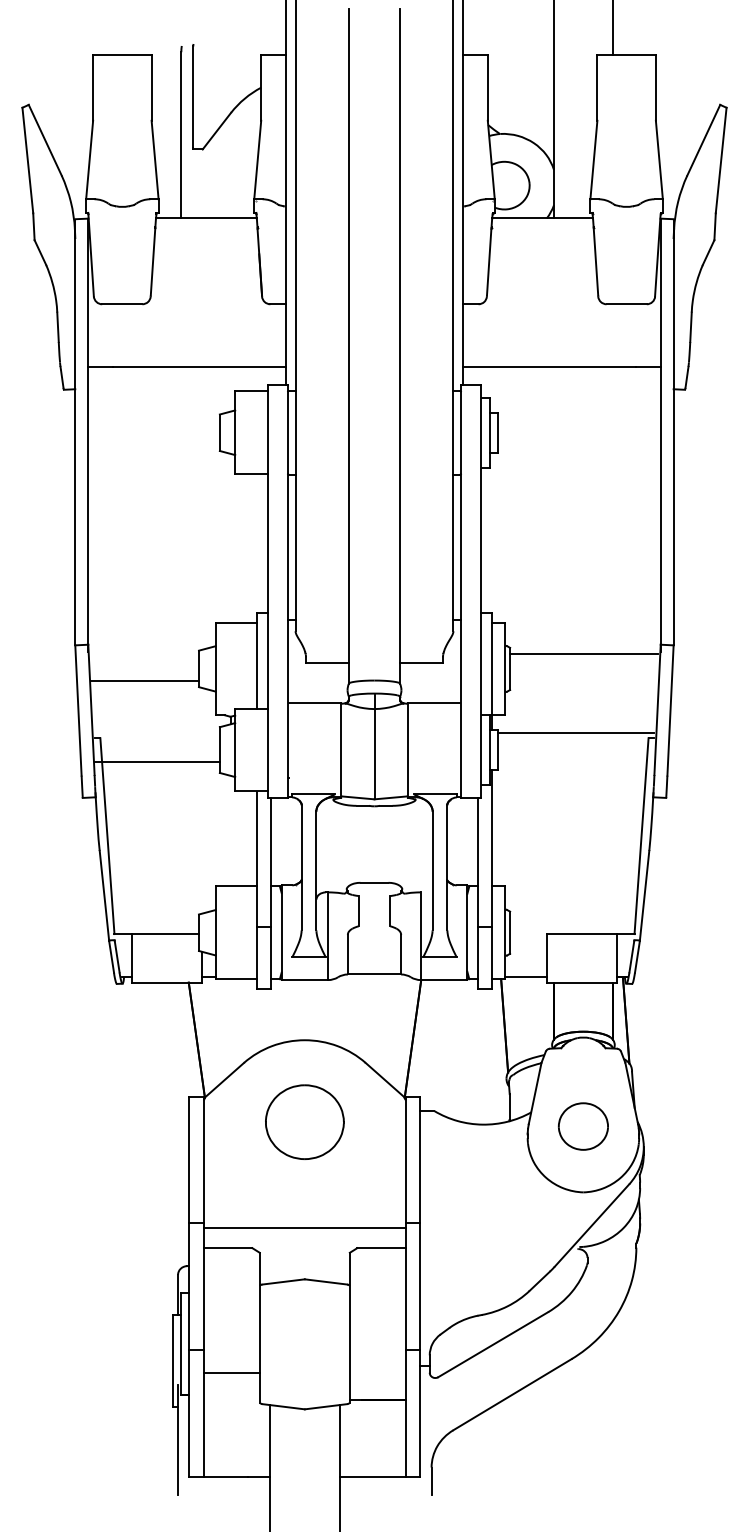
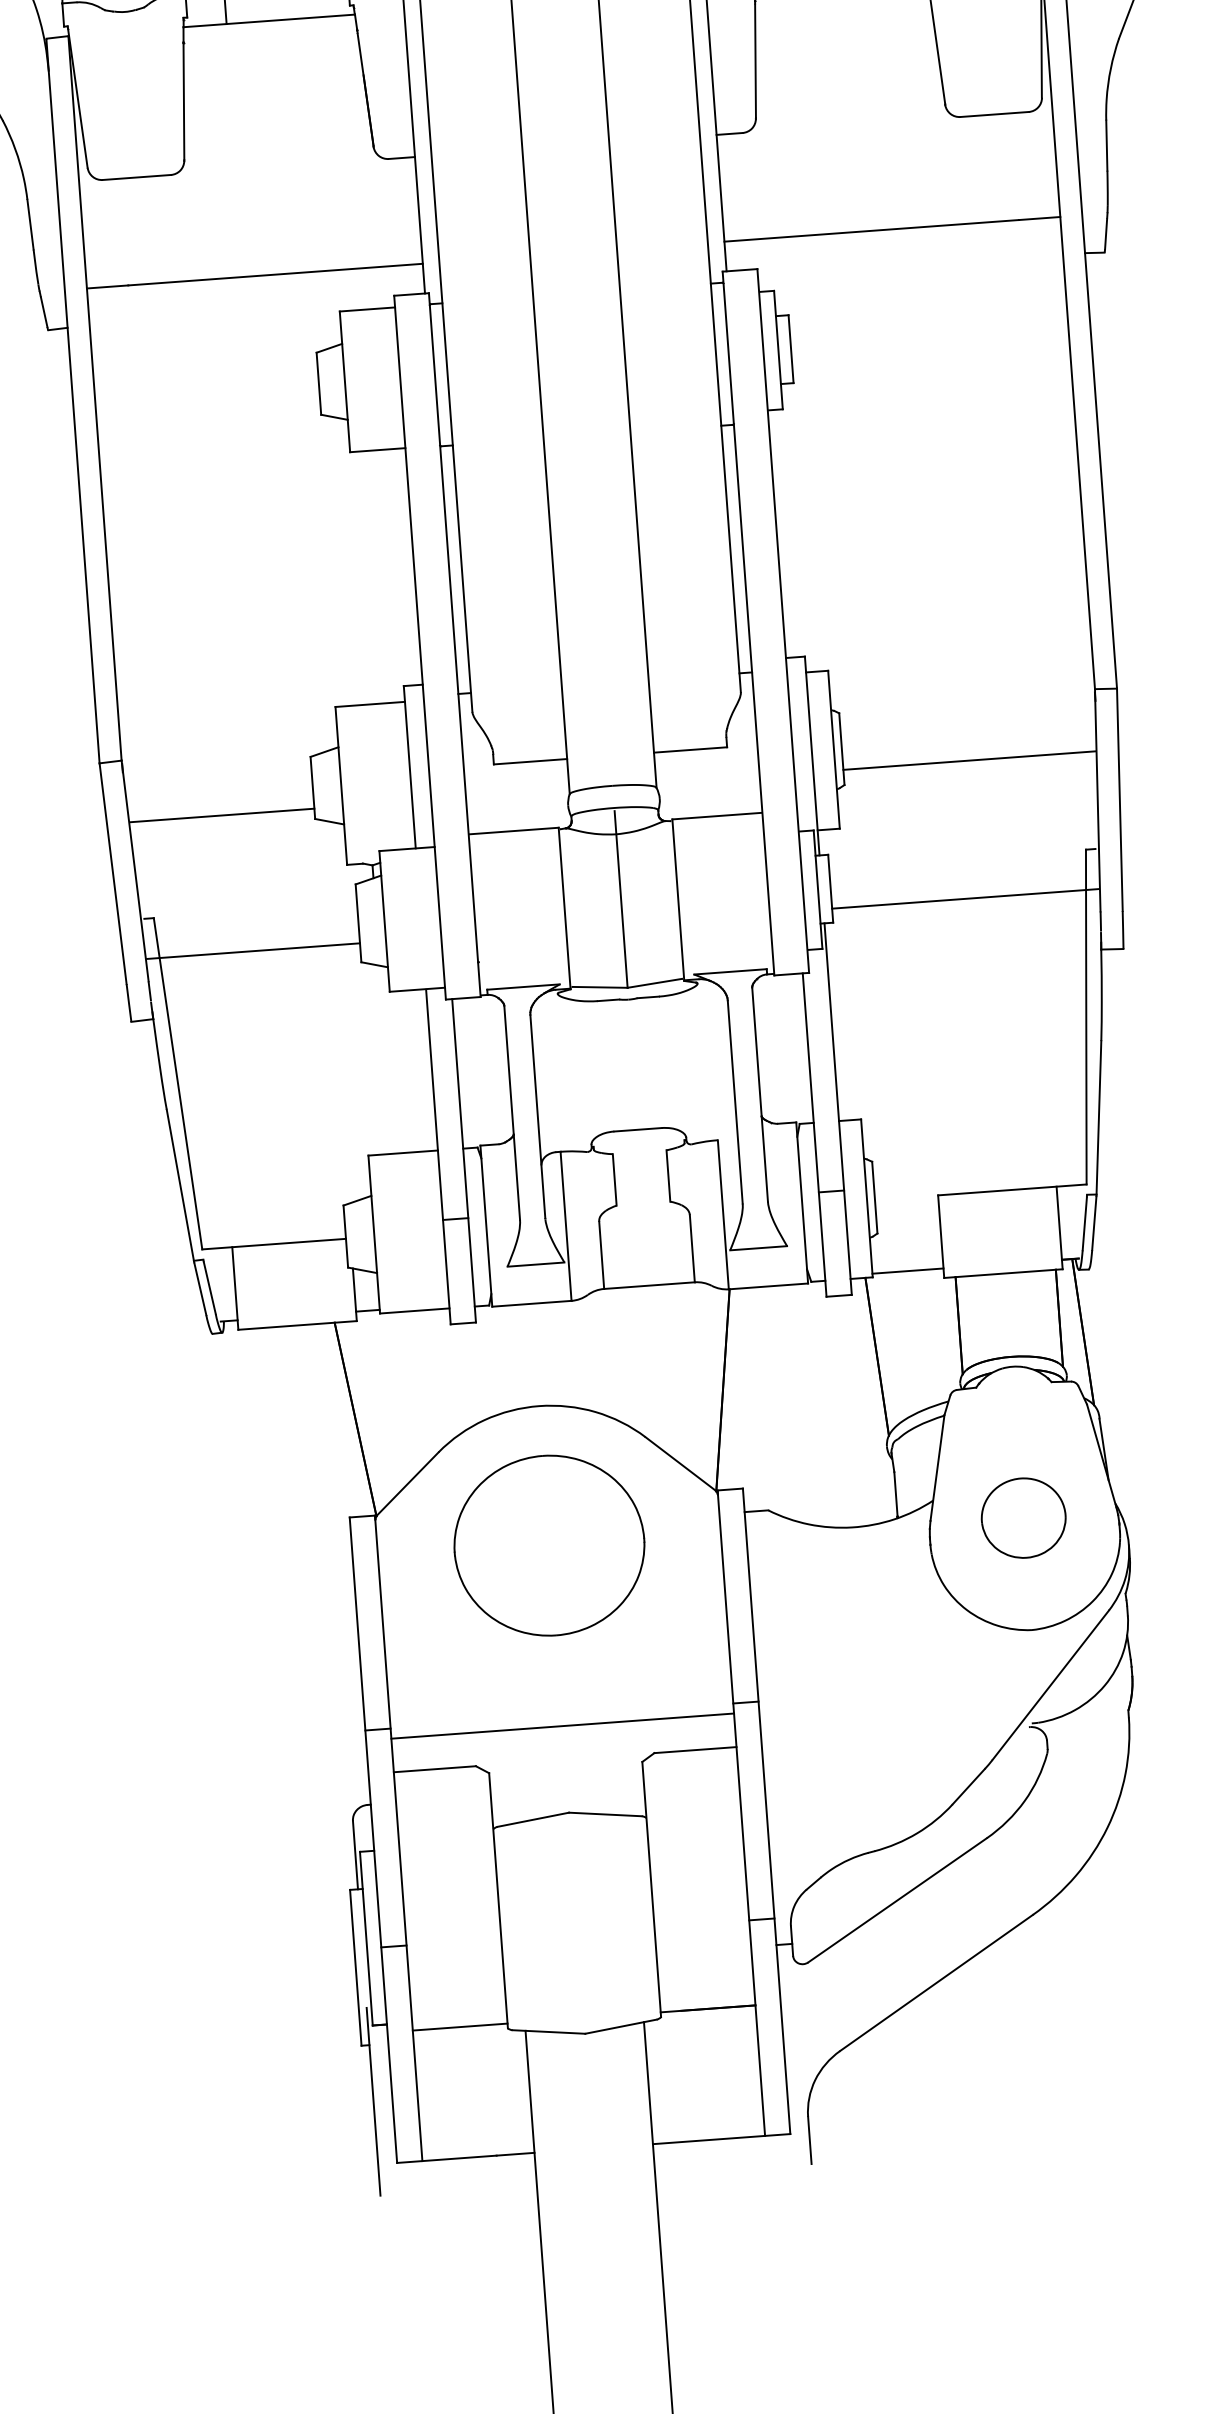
line: (584, 654) -> (969, 761), moved
line: (575, 732) -> (964, 898), moved
part: (304, 1121) -> (548, 1544), size x1.43
line: (231, 1373) -> (459, 2027), moved

